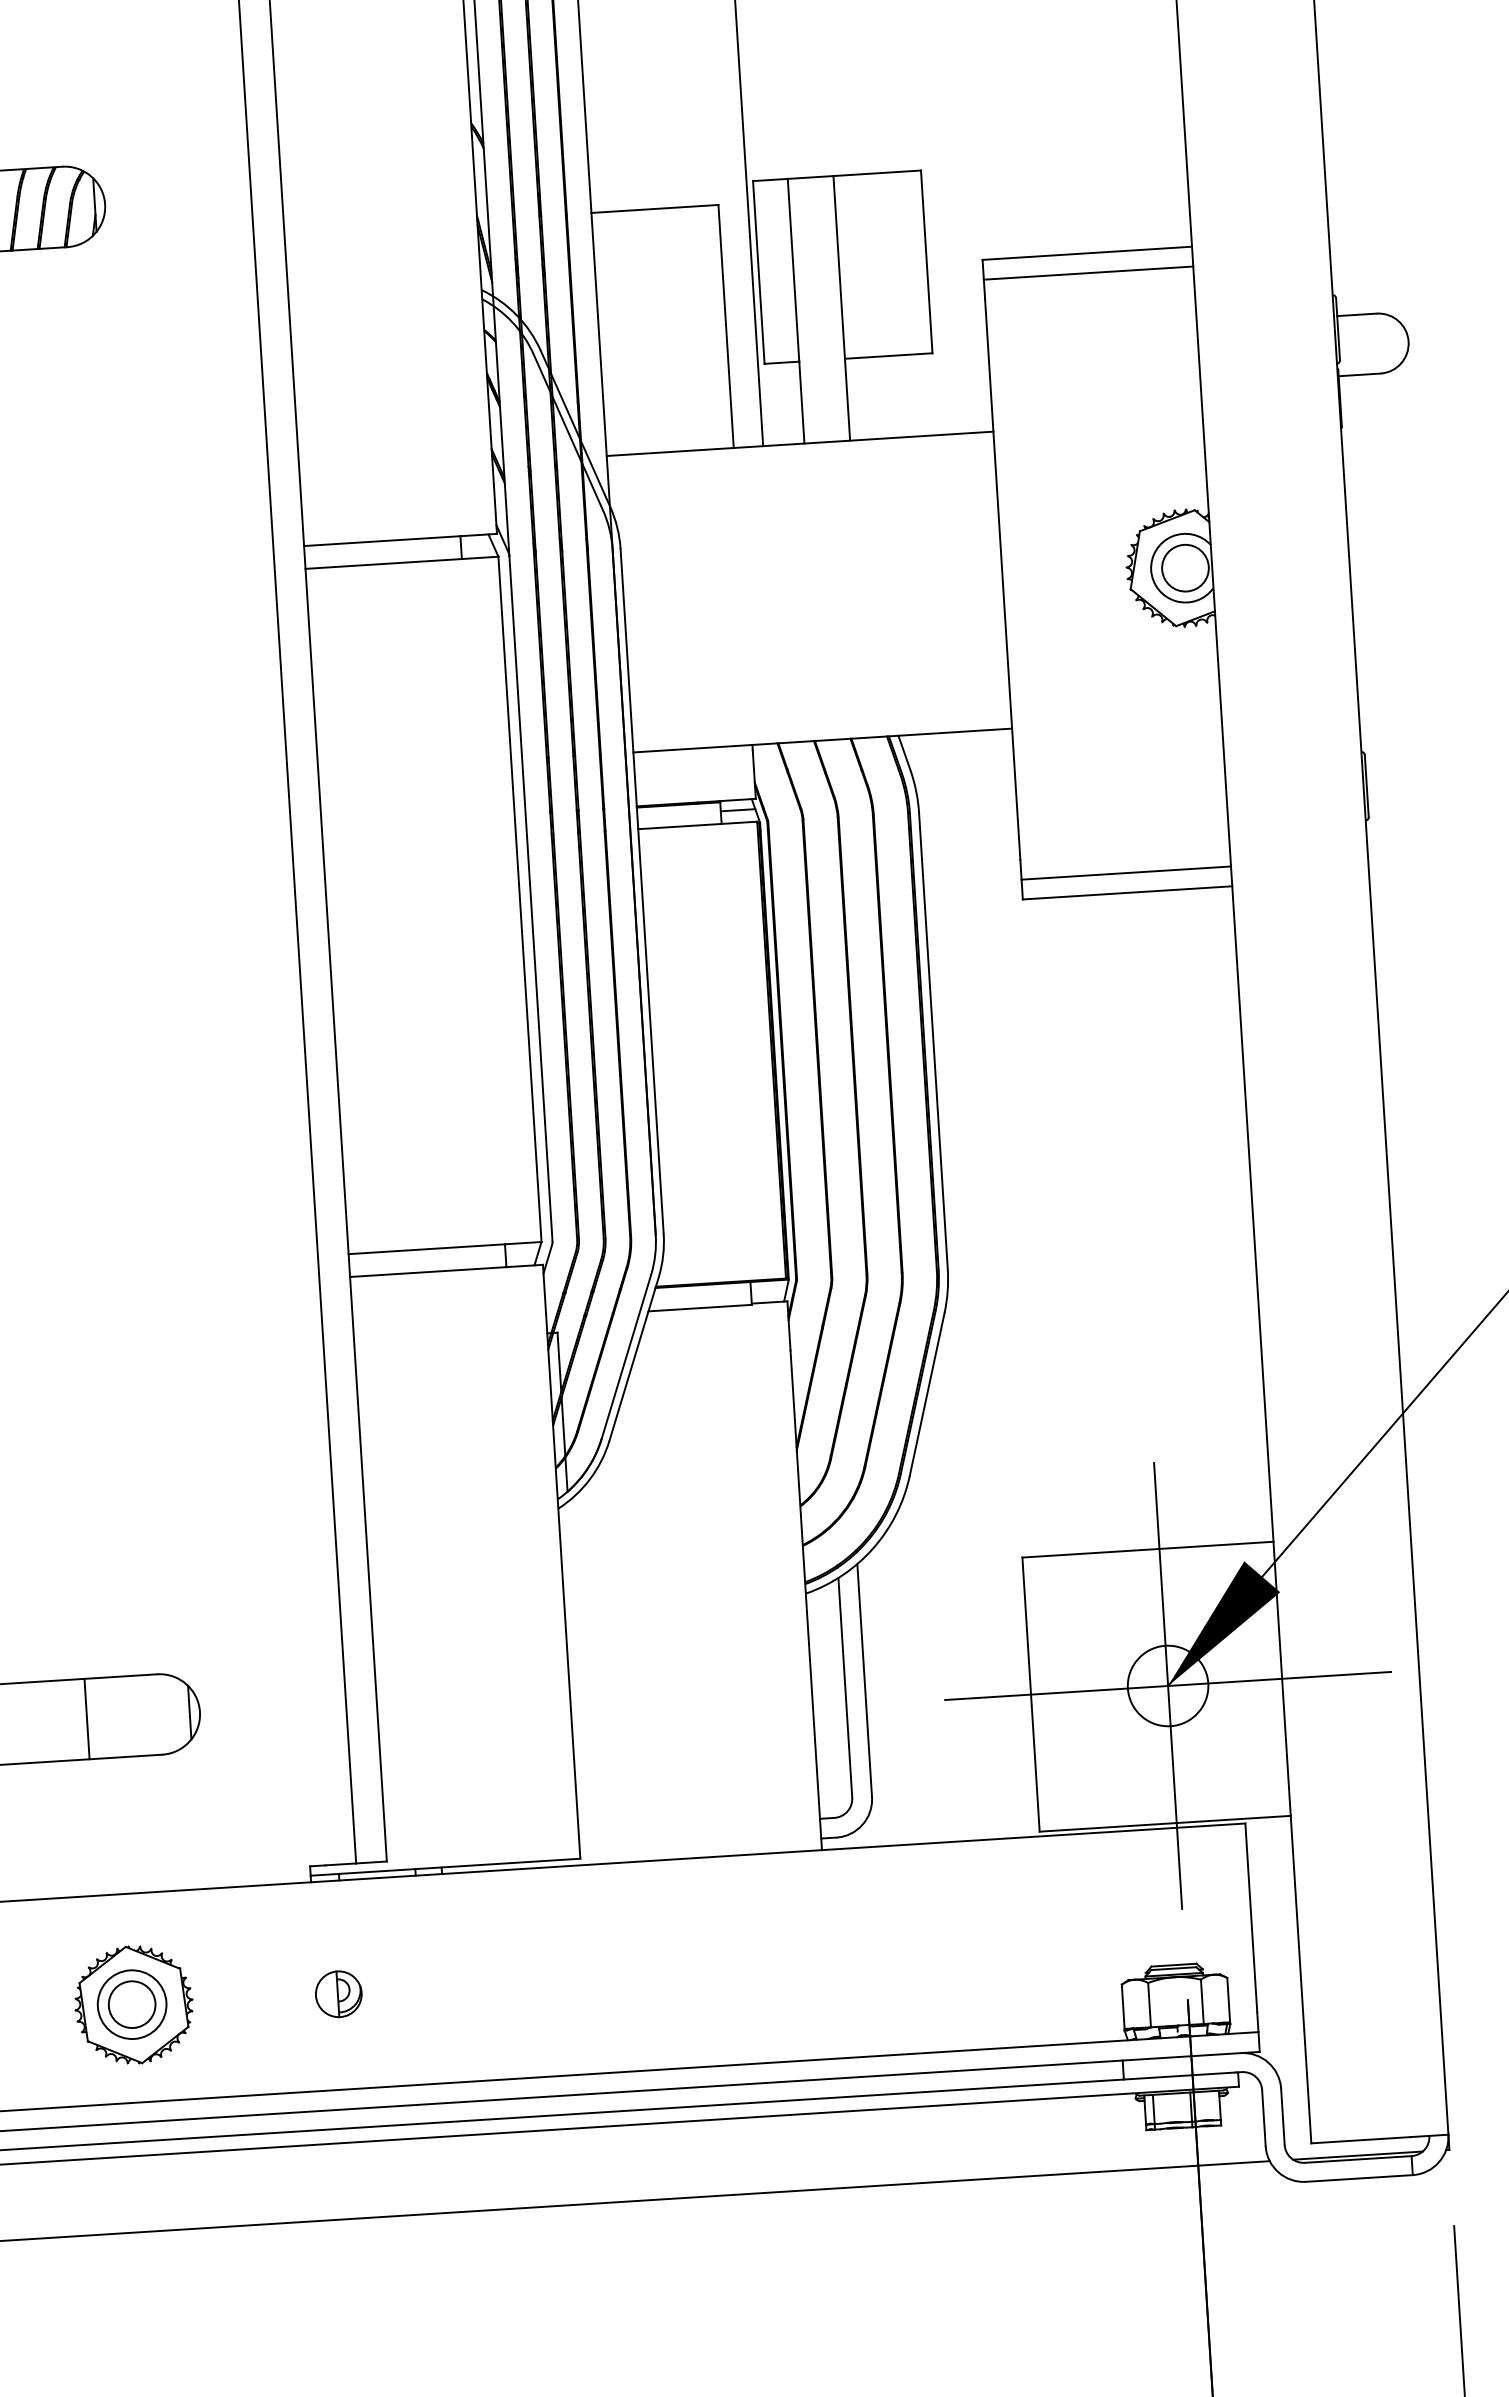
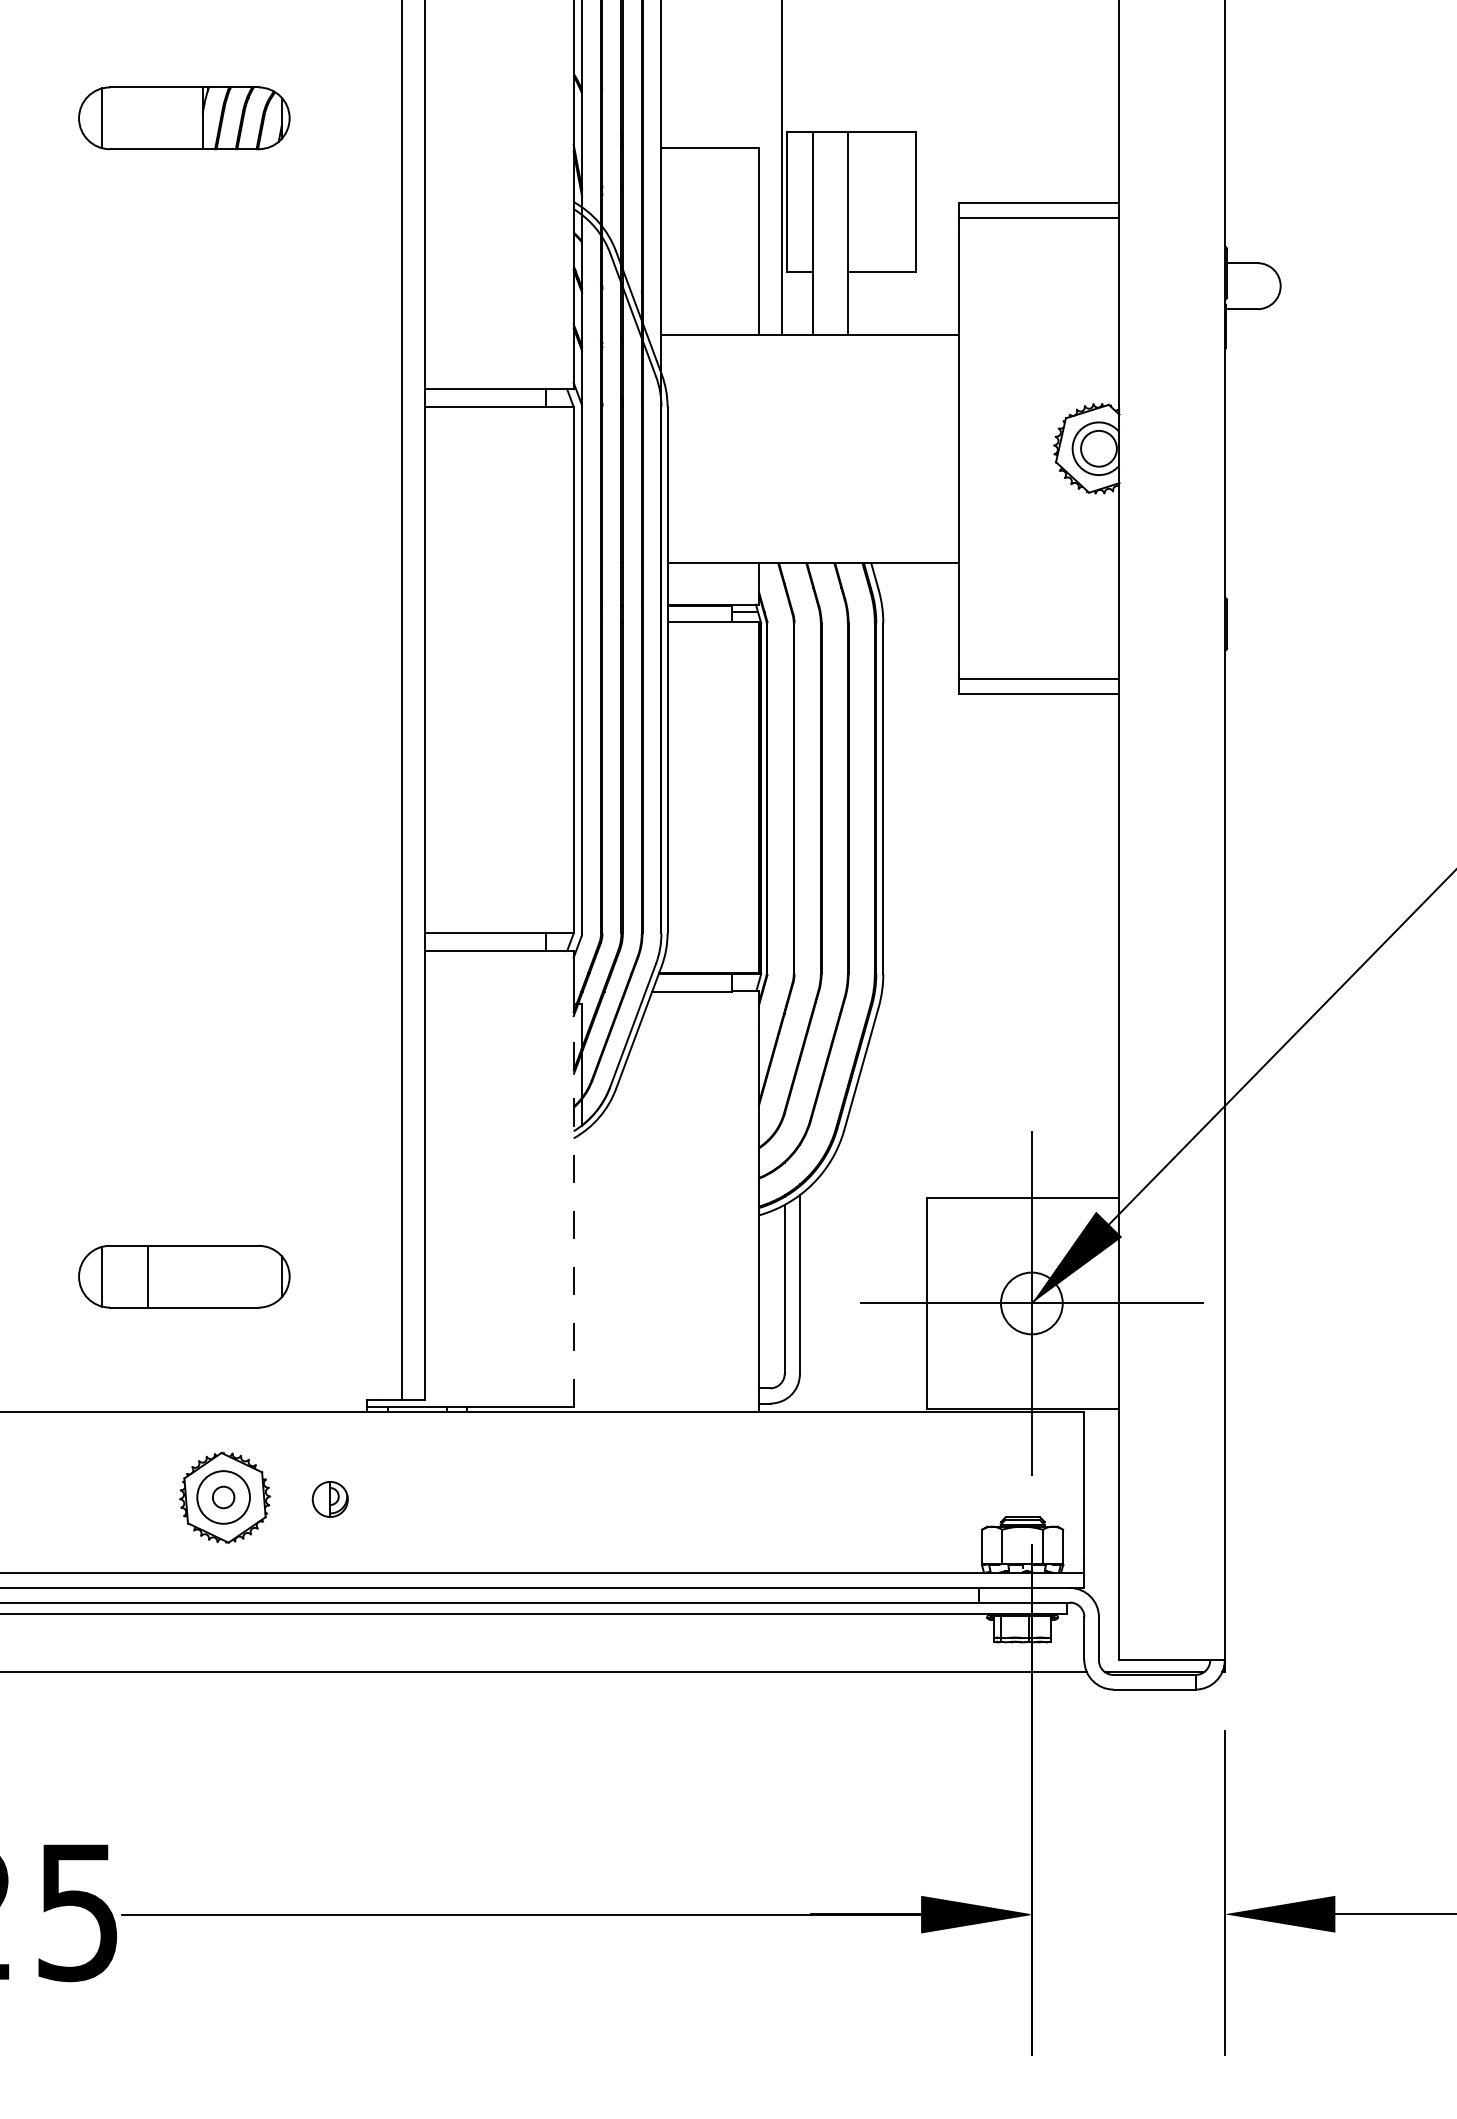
line: (562, 1585) -> (573, 1197), solid -> dashed
line: (86, 1718) -> (147, 1276), moved
part: (337, 1994) -> (329, 1499), moved
circle: (131, 2004) -> (223, 1497), size x0.6

